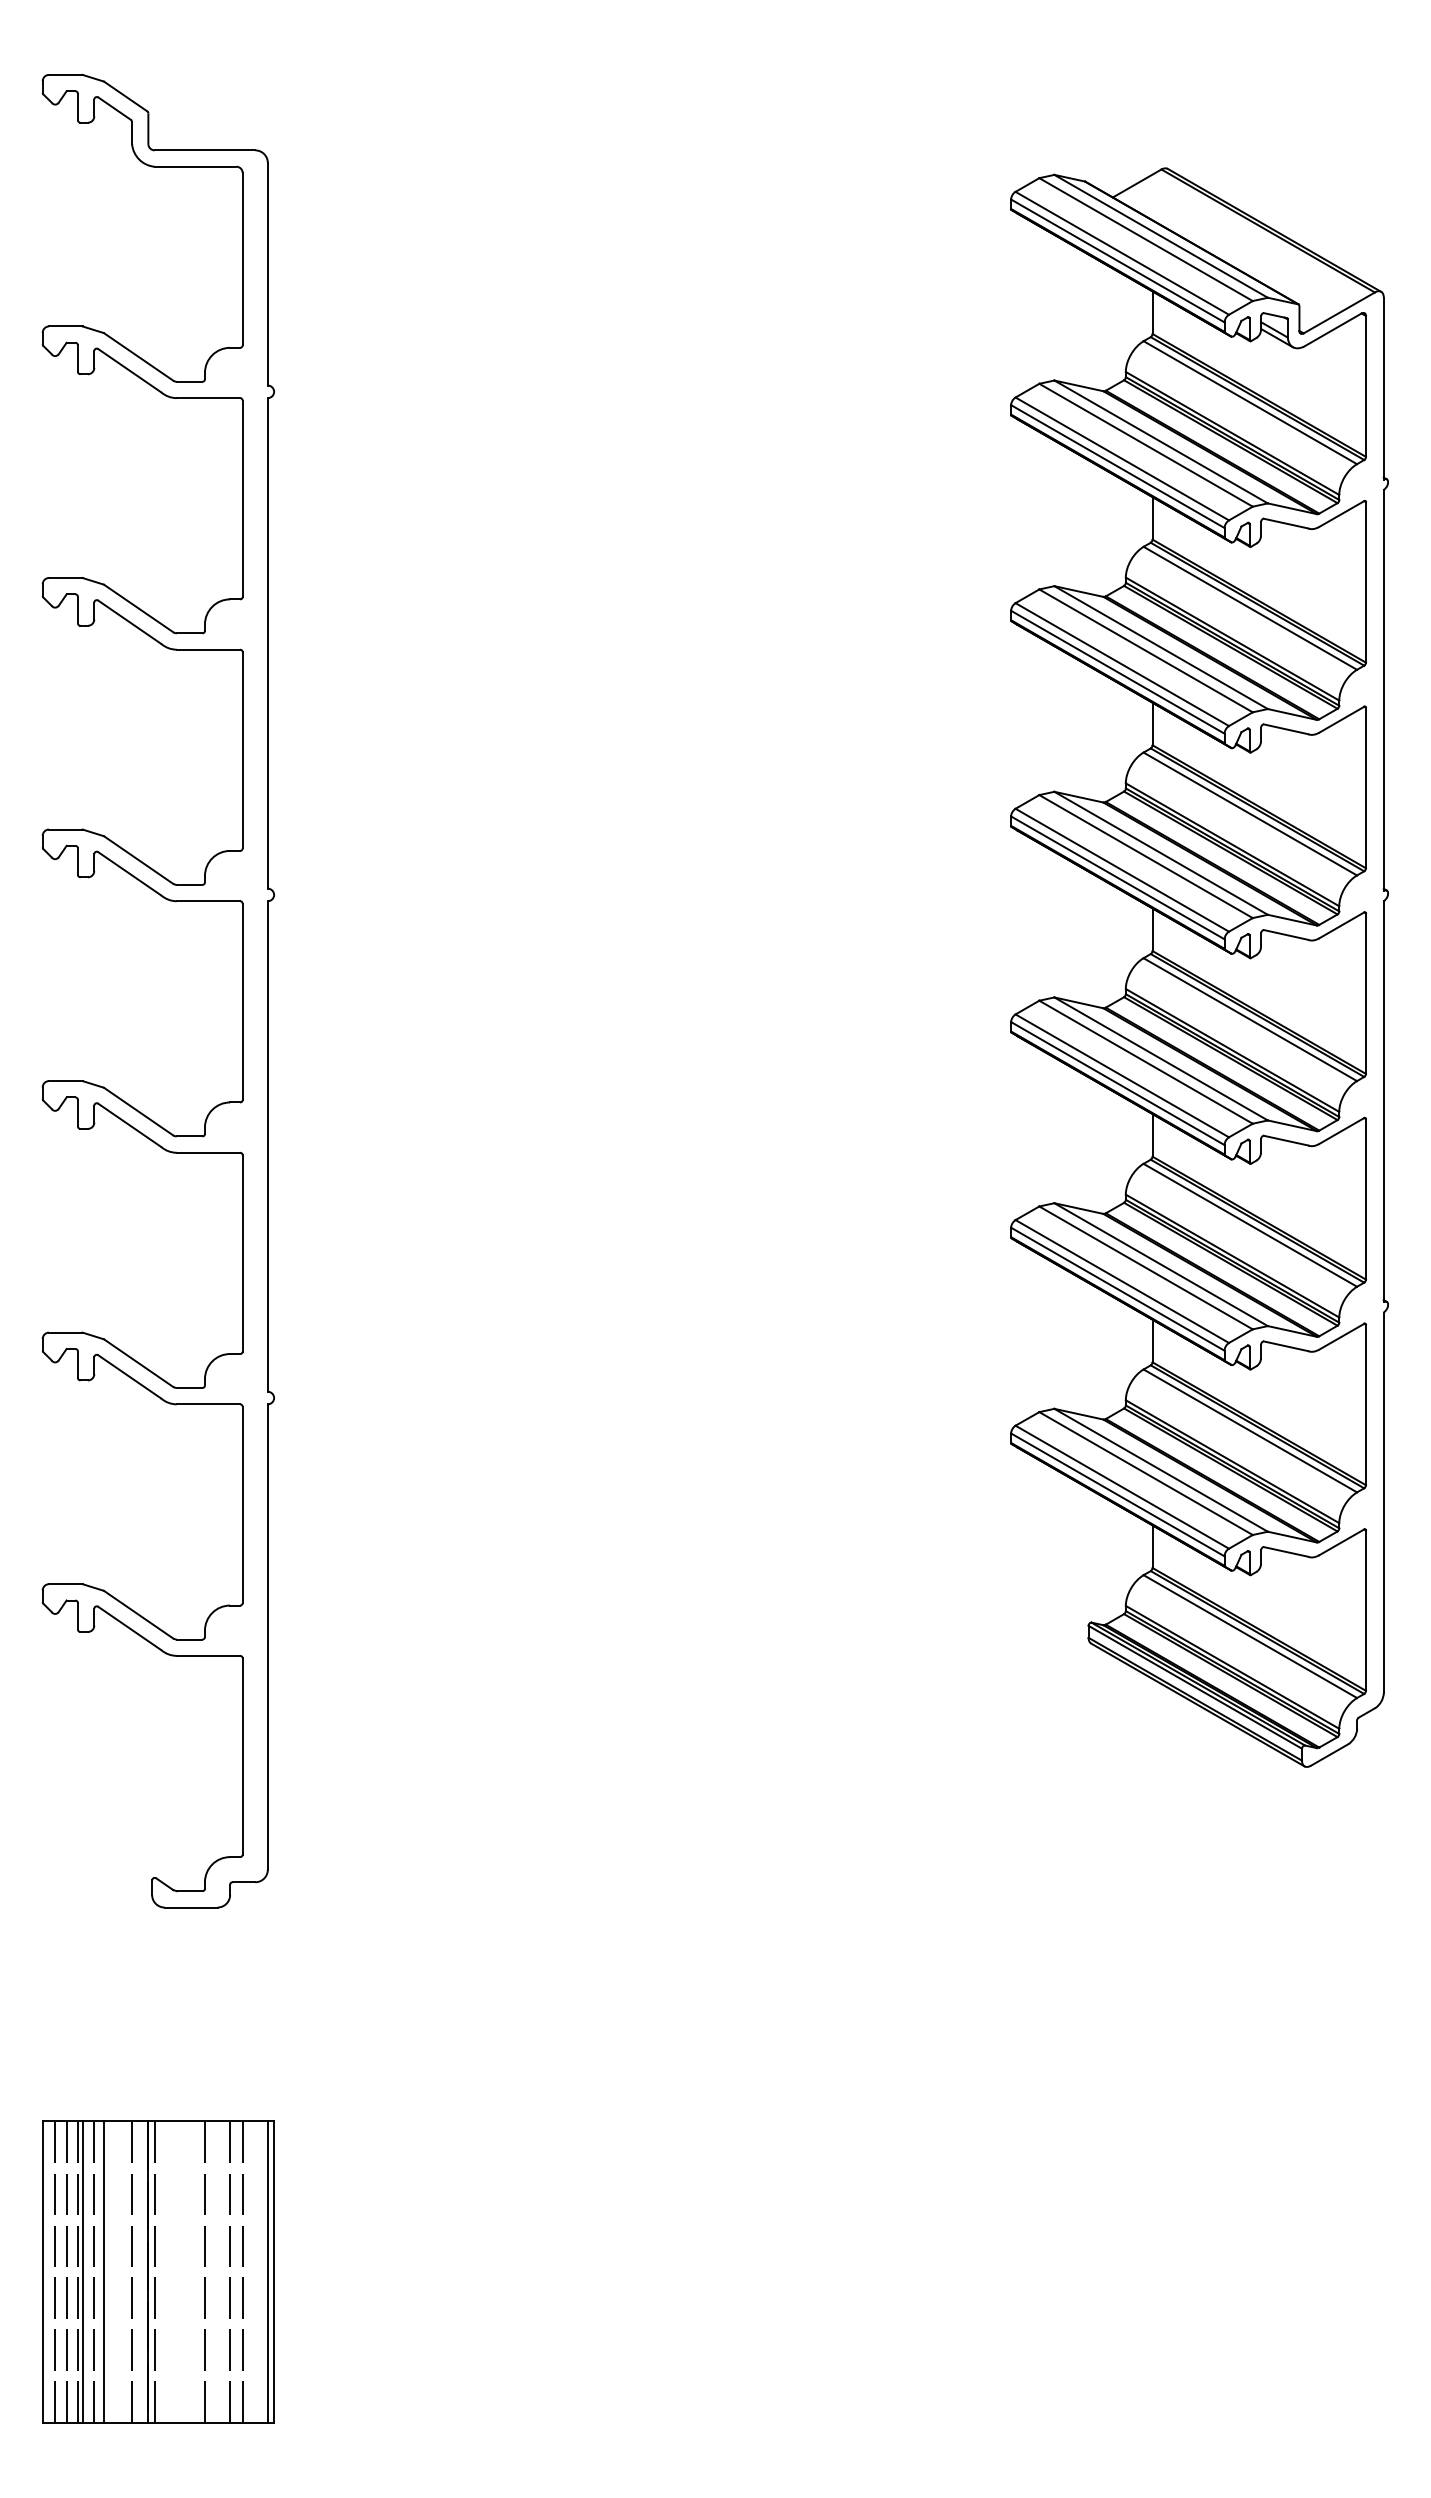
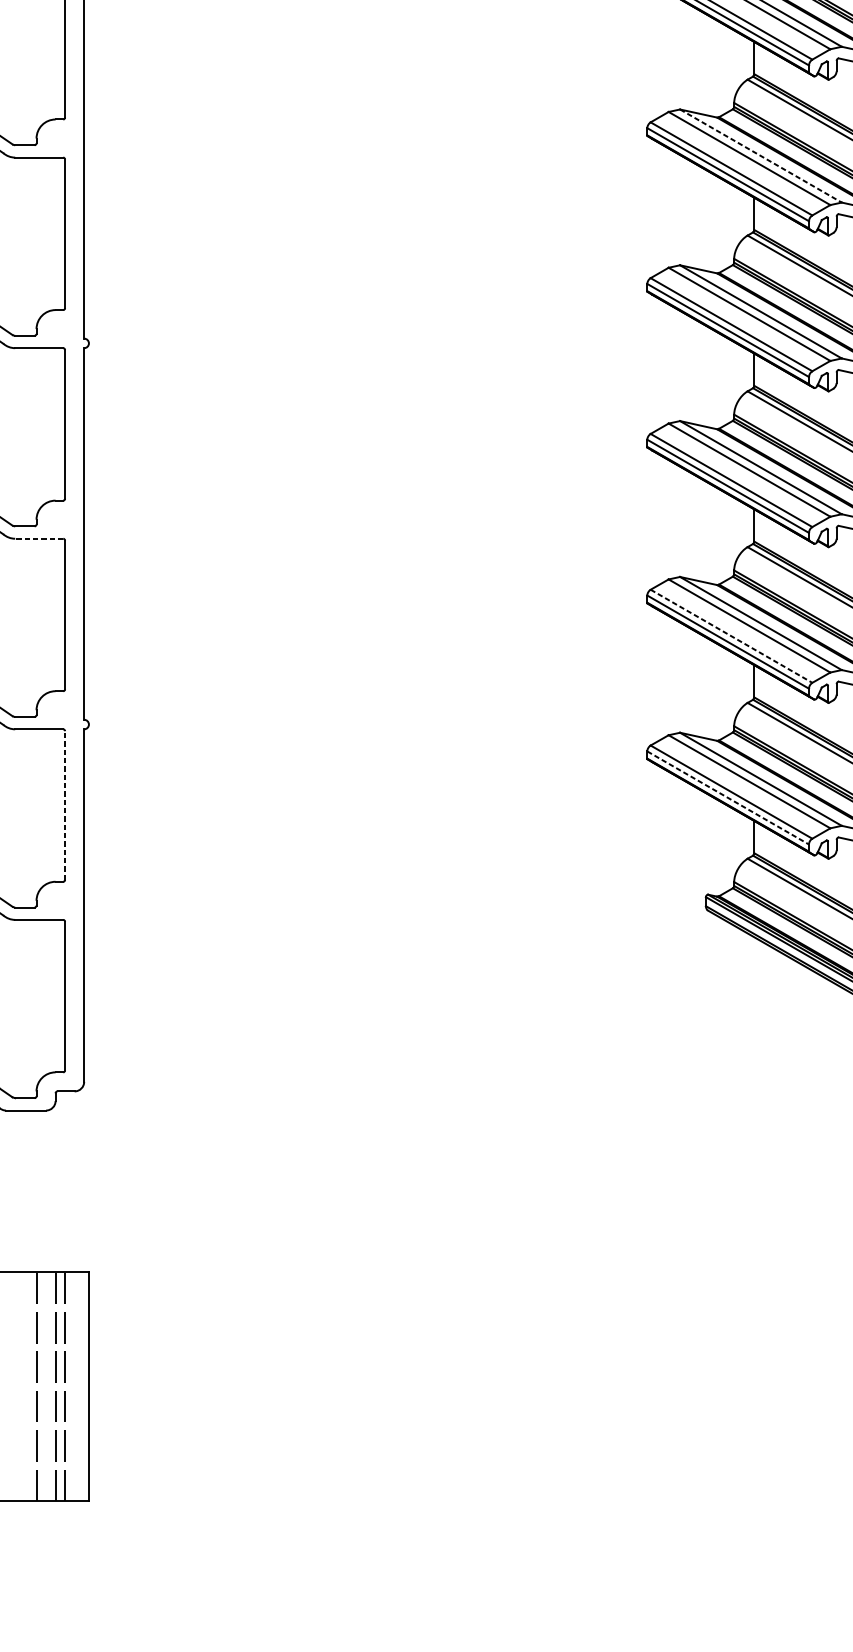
line: (1161, 647) -> (761, 155), solid -> dashed
line: (208, 1152) -> (39, 538), solid -> dashed
line: (1122, 1281) -> (731, 636), solid -> dashed
line: (1118, 1495) -> (728, 798), solid -> dashed
line: (242, 1504) -> (64, 805), solid -> dashed
line: (267, 2272) -> (83, 1387), removed

